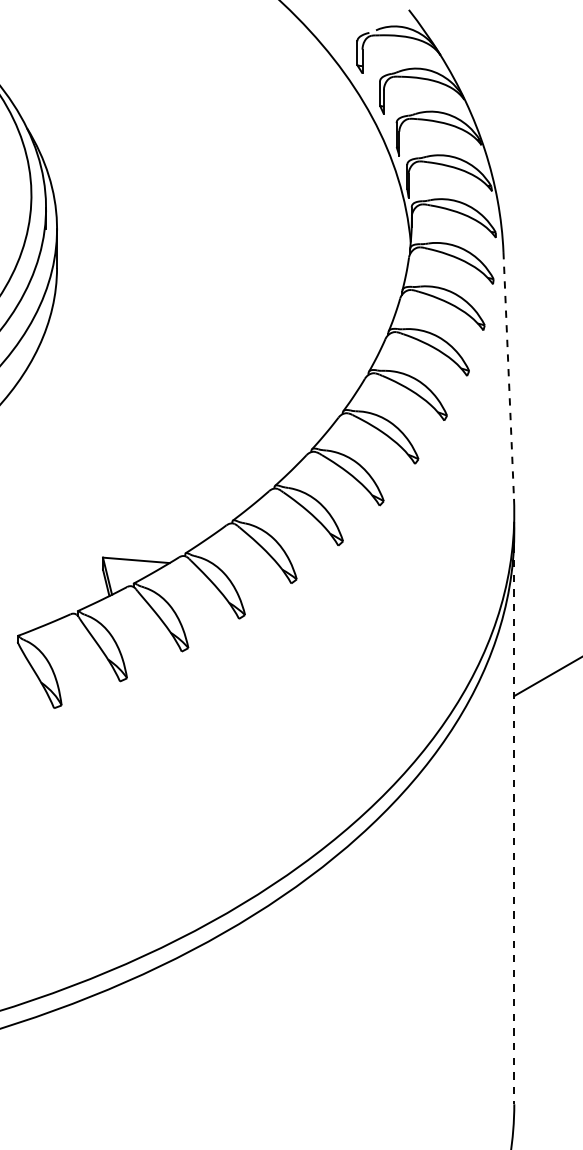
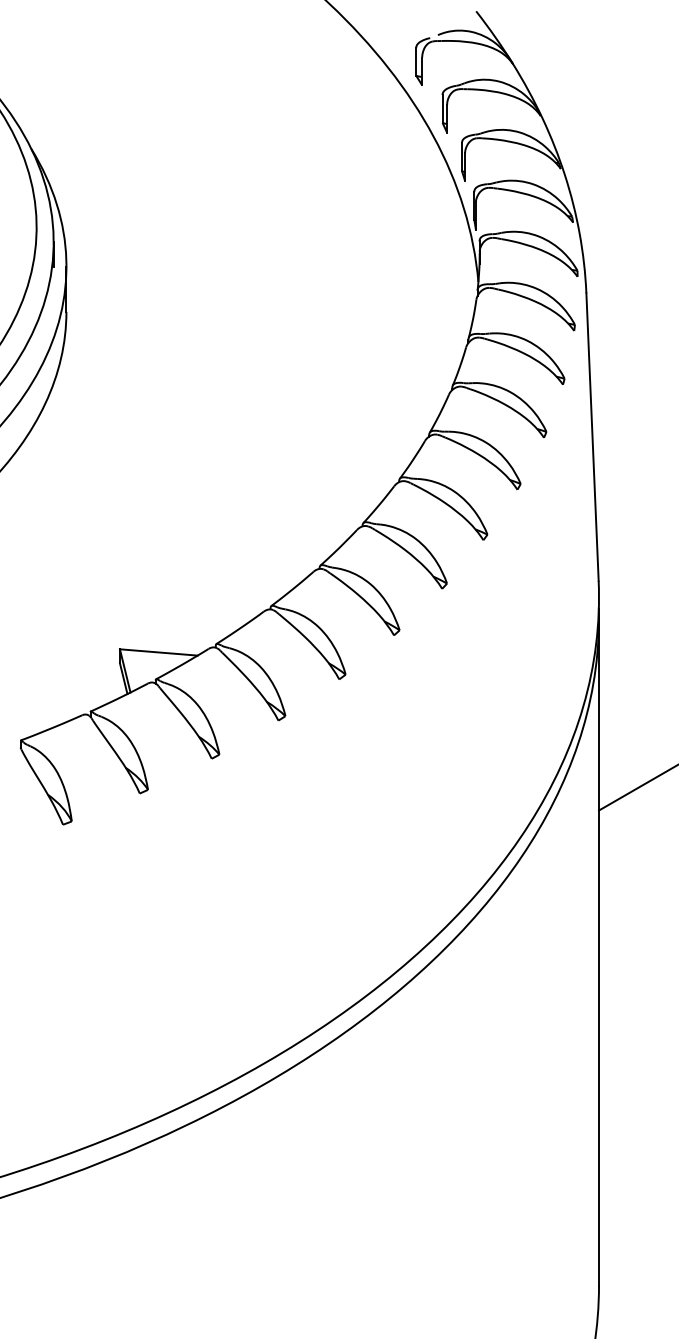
line: (508, 375) -> (592, 437), dashed -> solid
line: (514, 817) -> (599, 951), dashed -> solid

